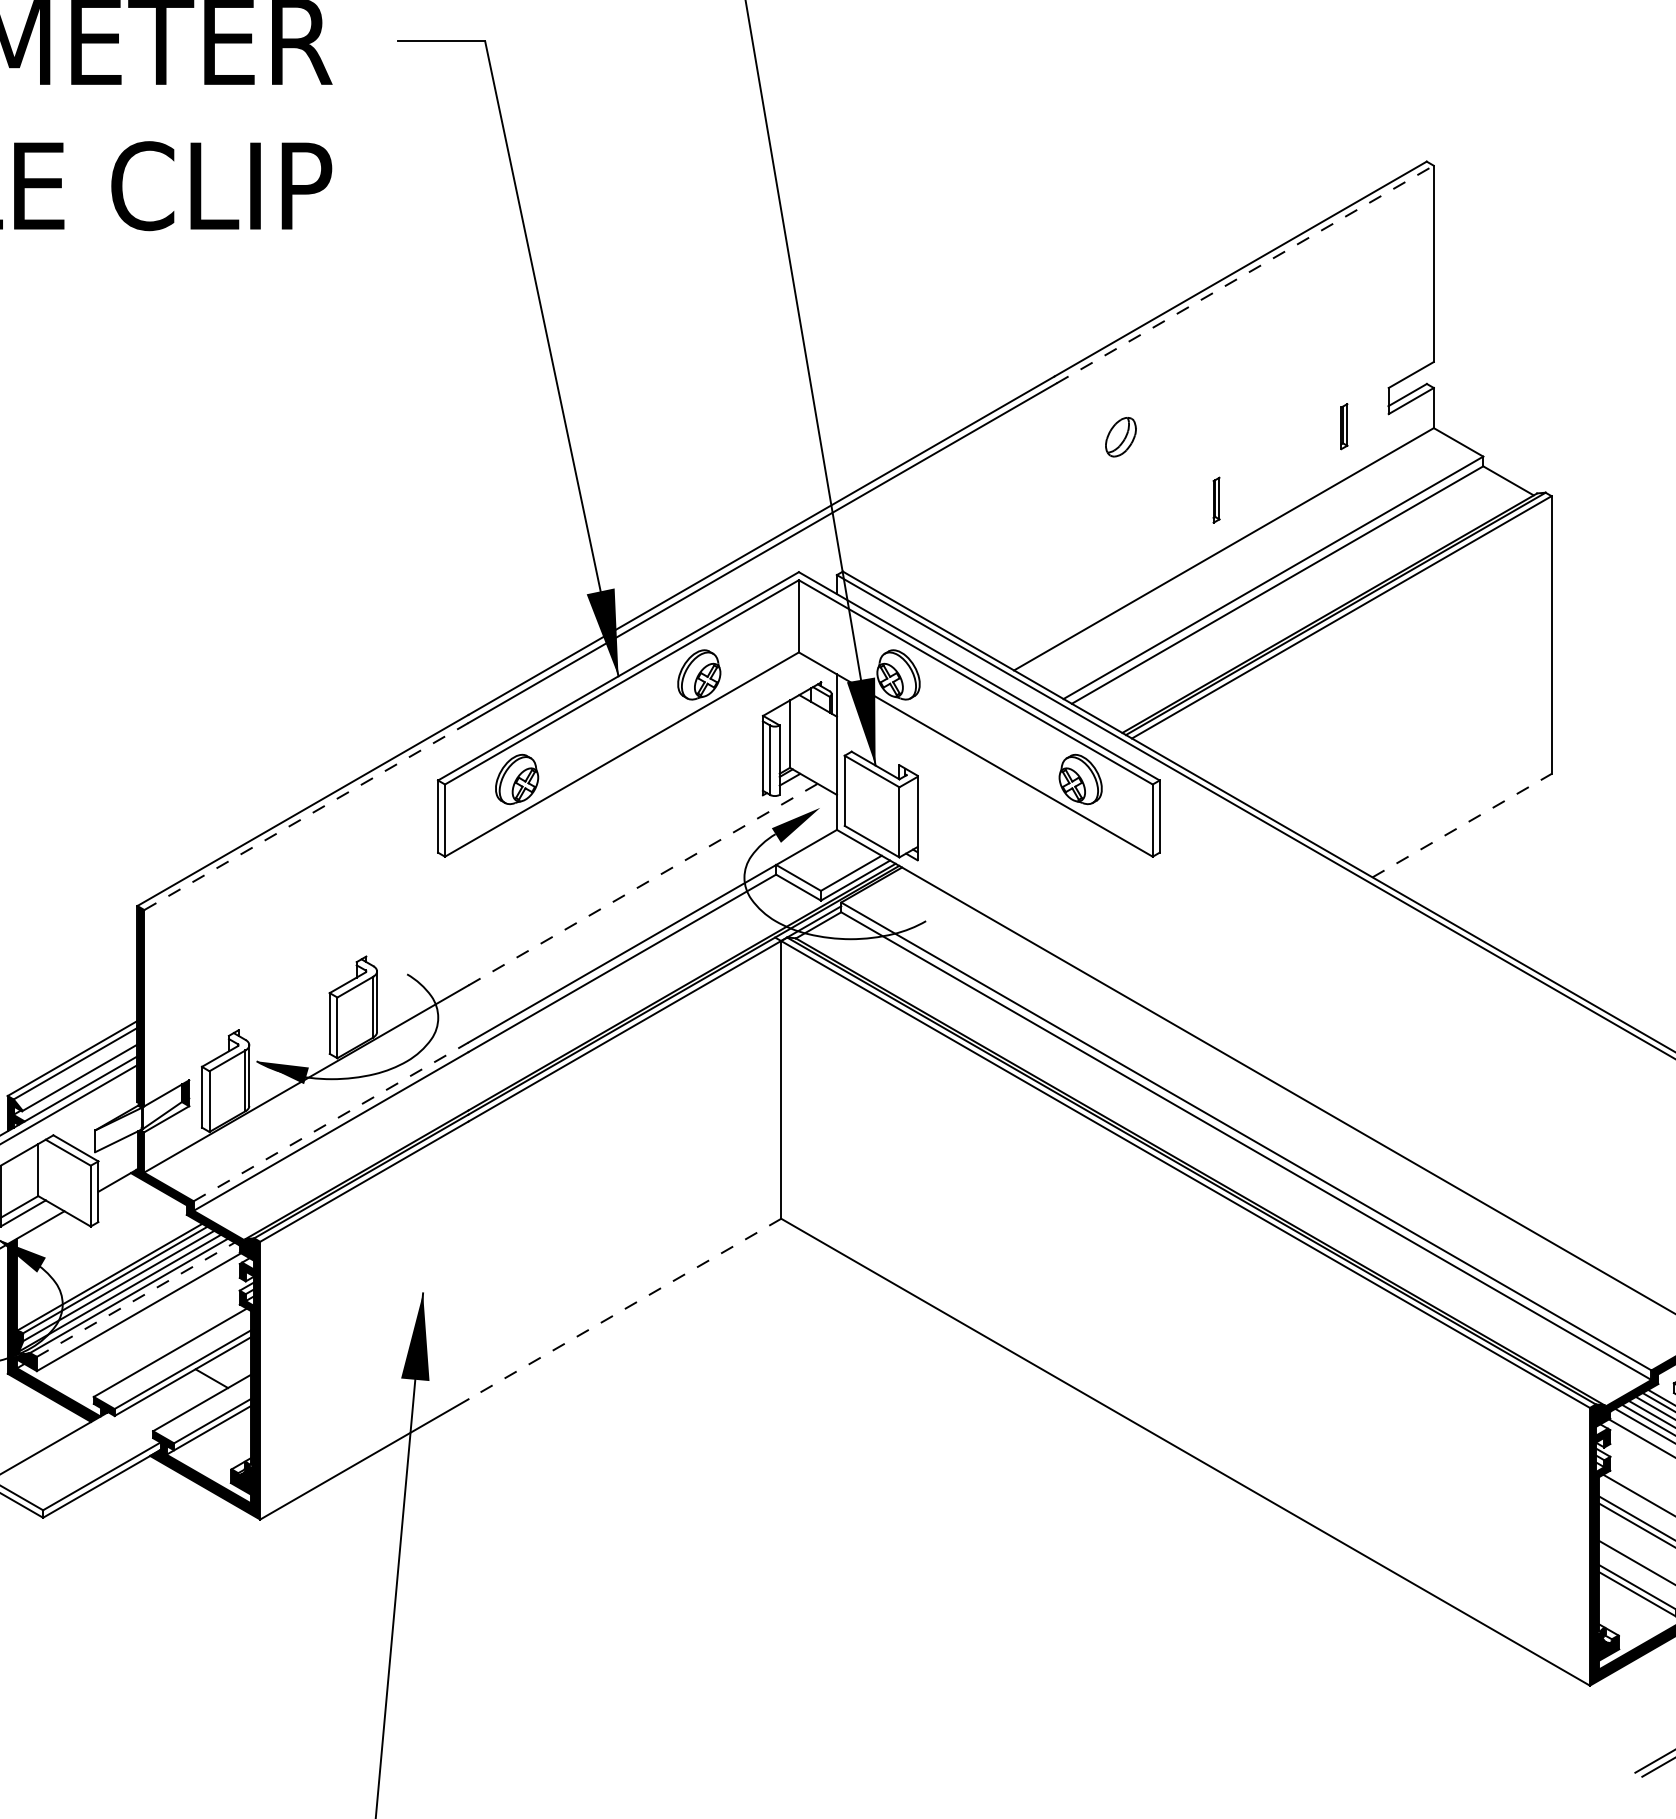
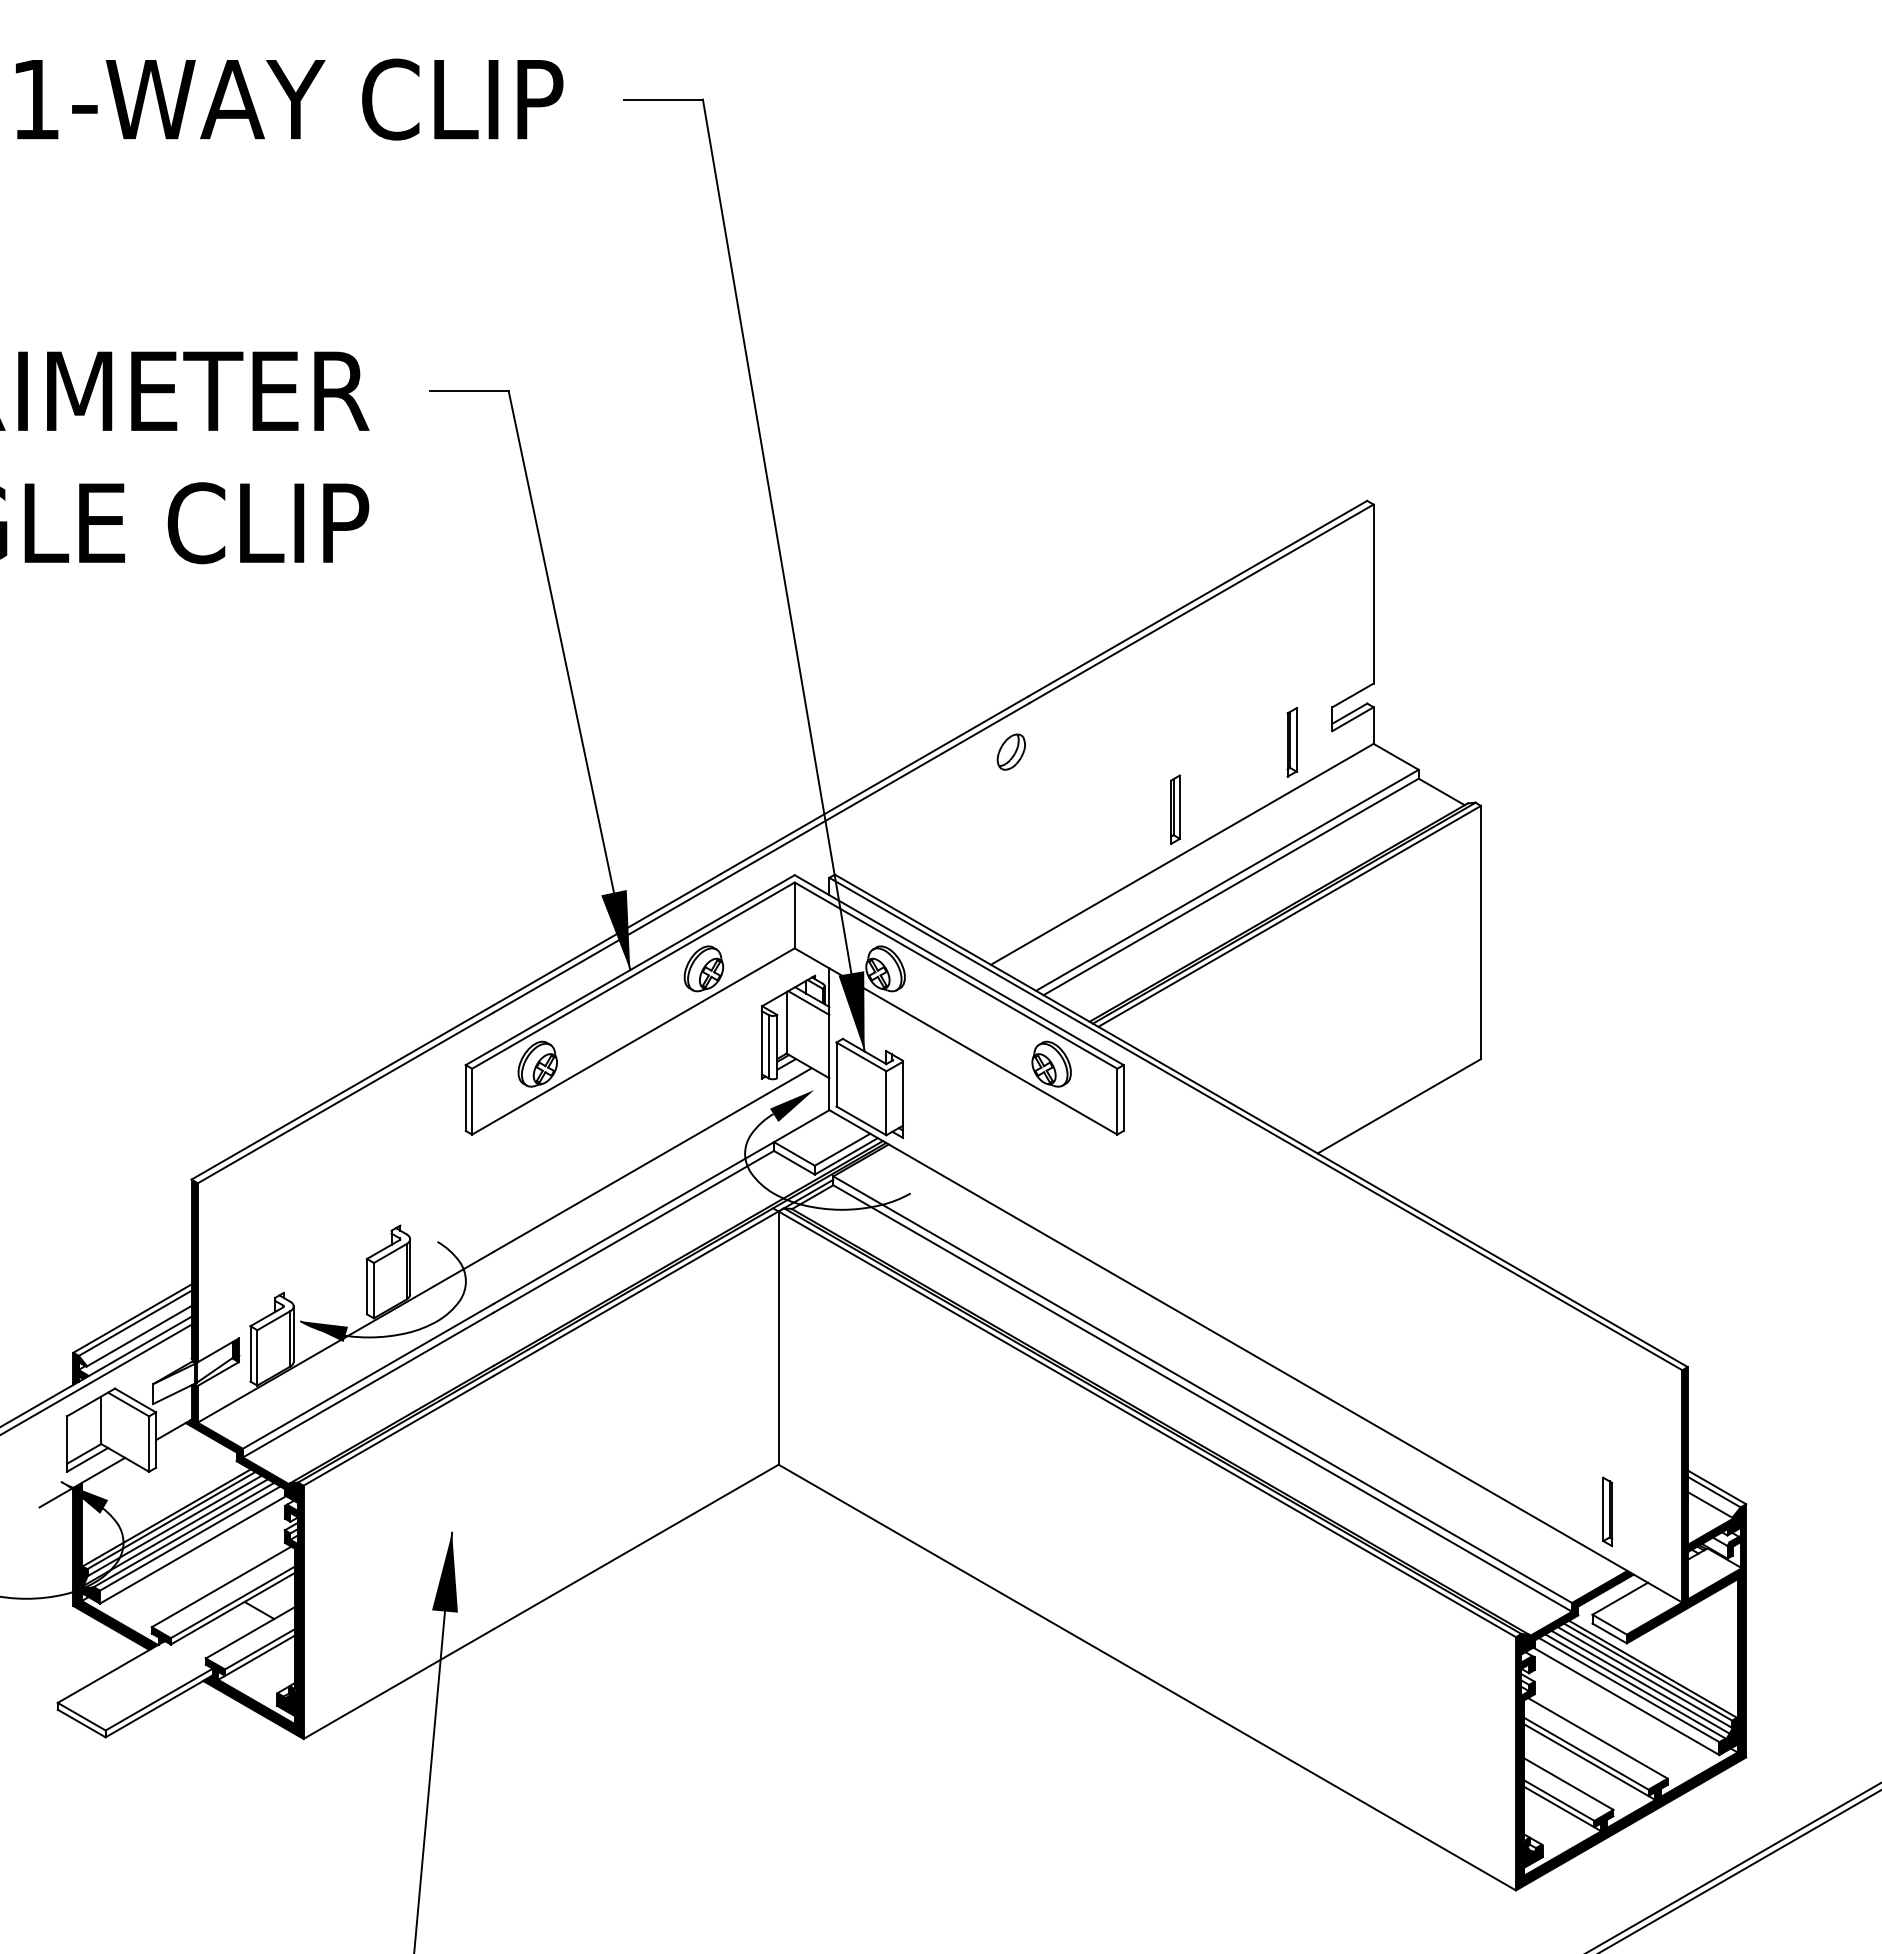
line: (1245, 274) -> (1201, 603), dashed -> solid
part: (1343, 426) -> (1291, 742), size x1.67
part: (1120, 436) -> (1010, 751), moved
part: (1216, 500) -> (1175, 809), size x1.67
line: (814, 711) -> (808, 1002), added
line: (306, 816) -> (345, 1097), dashed -> solid
line: (1462, 825) -> (1399, 1106), dashed -> solid
line: (642, 885) -> (652, 1160), dashed -> solid
line: (331, 1122) -> (368, 1376), dashed -> solid
line: (136, 1299) -> (190, 1538), dashed -> solid
line: (625, 1309) -> (636, 1547), dashed -> solid

